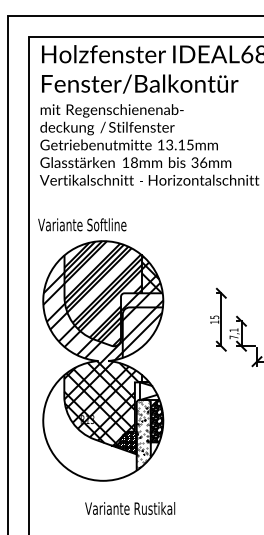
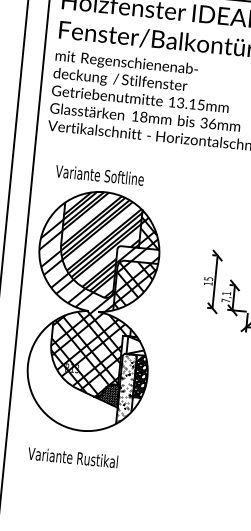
text: (82, 224) -> (100, 175), moved
hatch: (141, 331) -> (134, 285), added
text: (130, 508) -> (73, 457), moved

